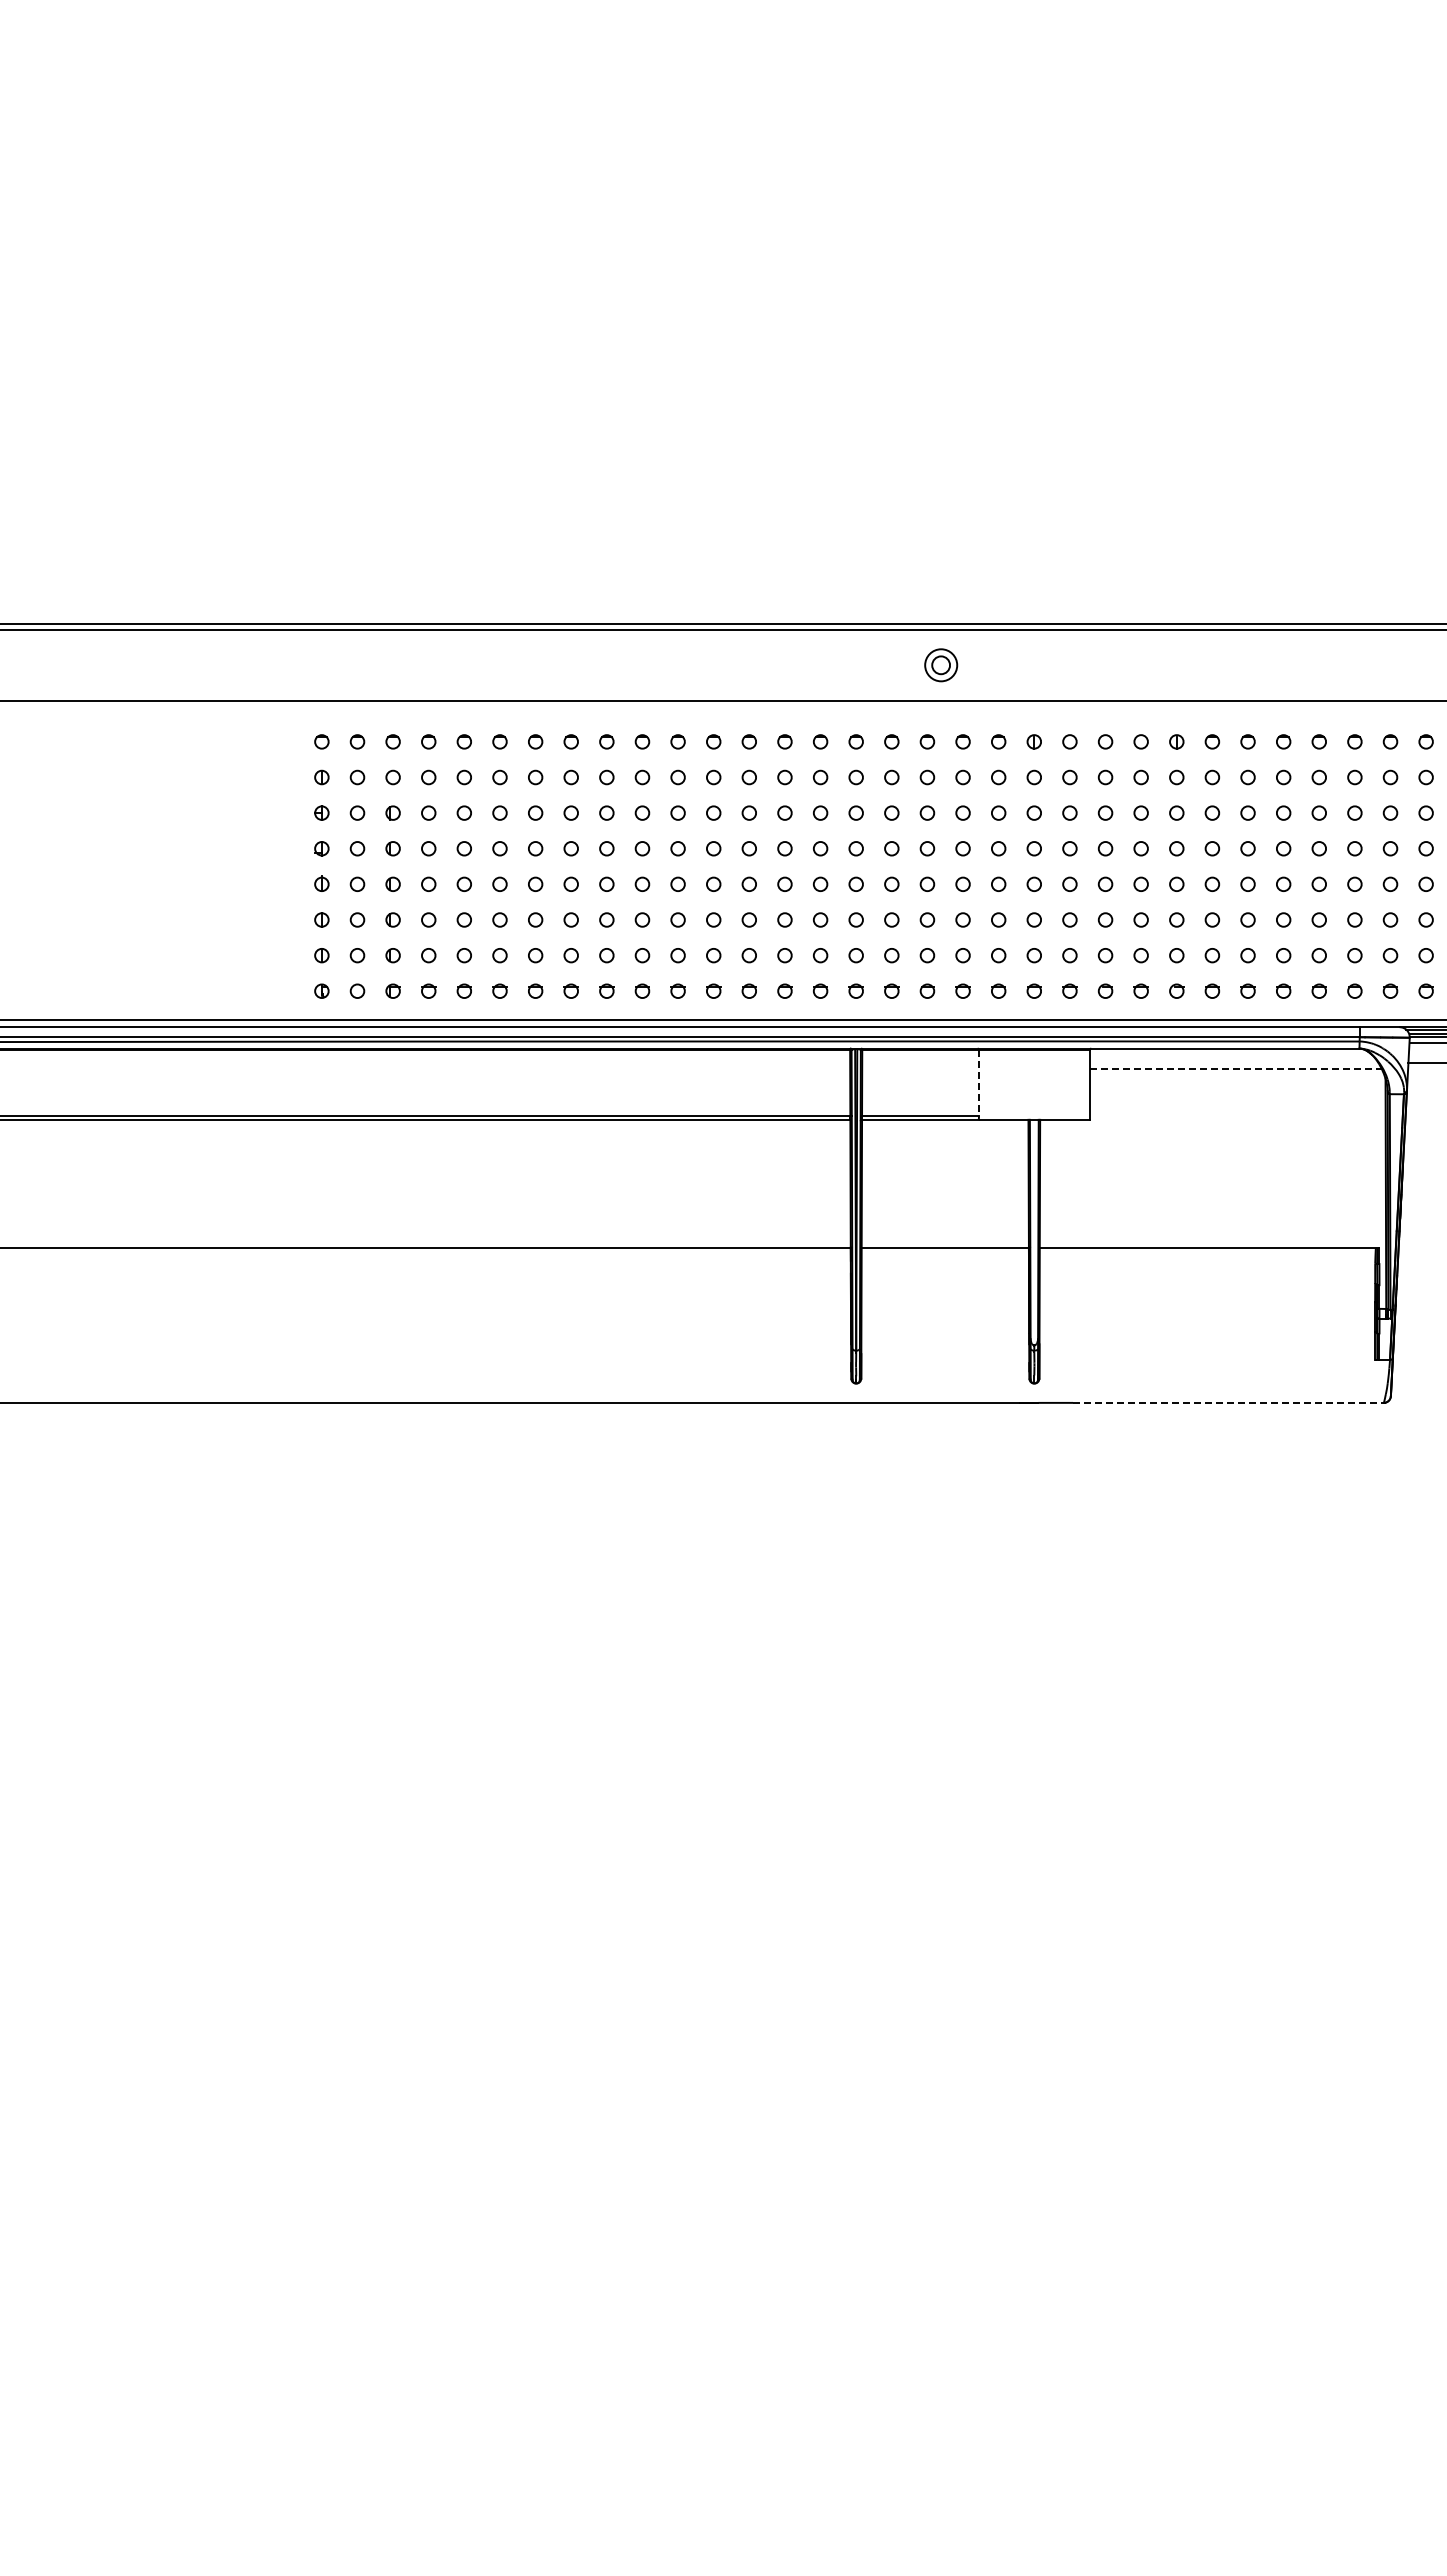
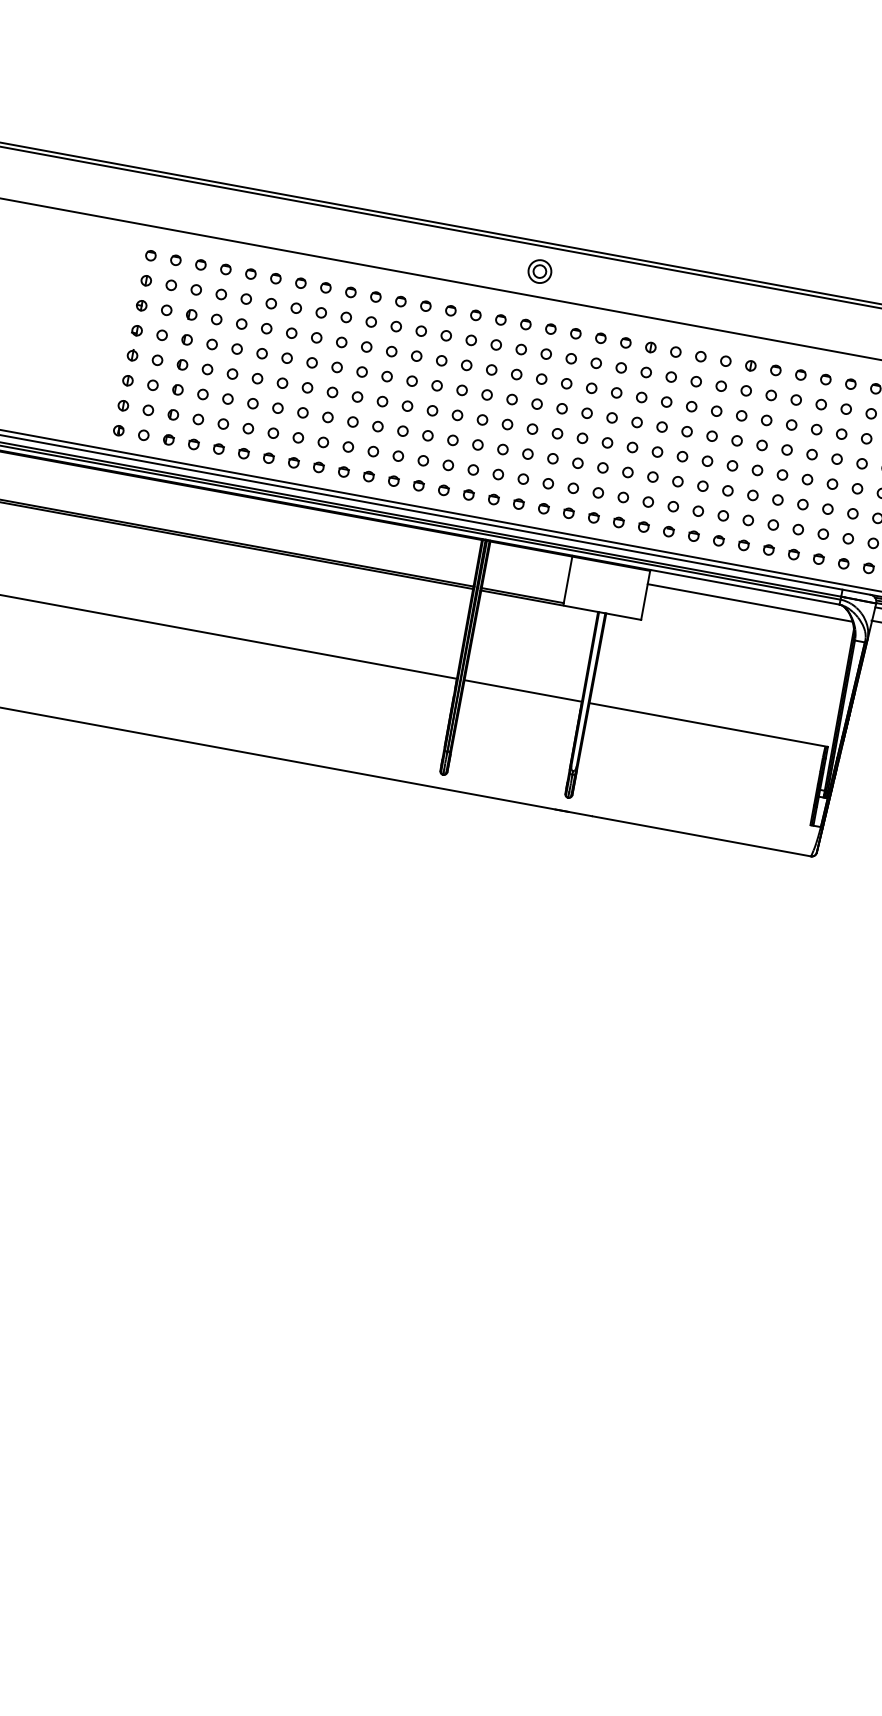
part: (941, 665) -> (540, 271), moved
line: (1235, 1068) -> (749, 602), dashed -> solid
line: (978, 1083) -> (567, 580), dashed -> solid
line: (1228, 1402) -> (702, 836), dashed -> solid

